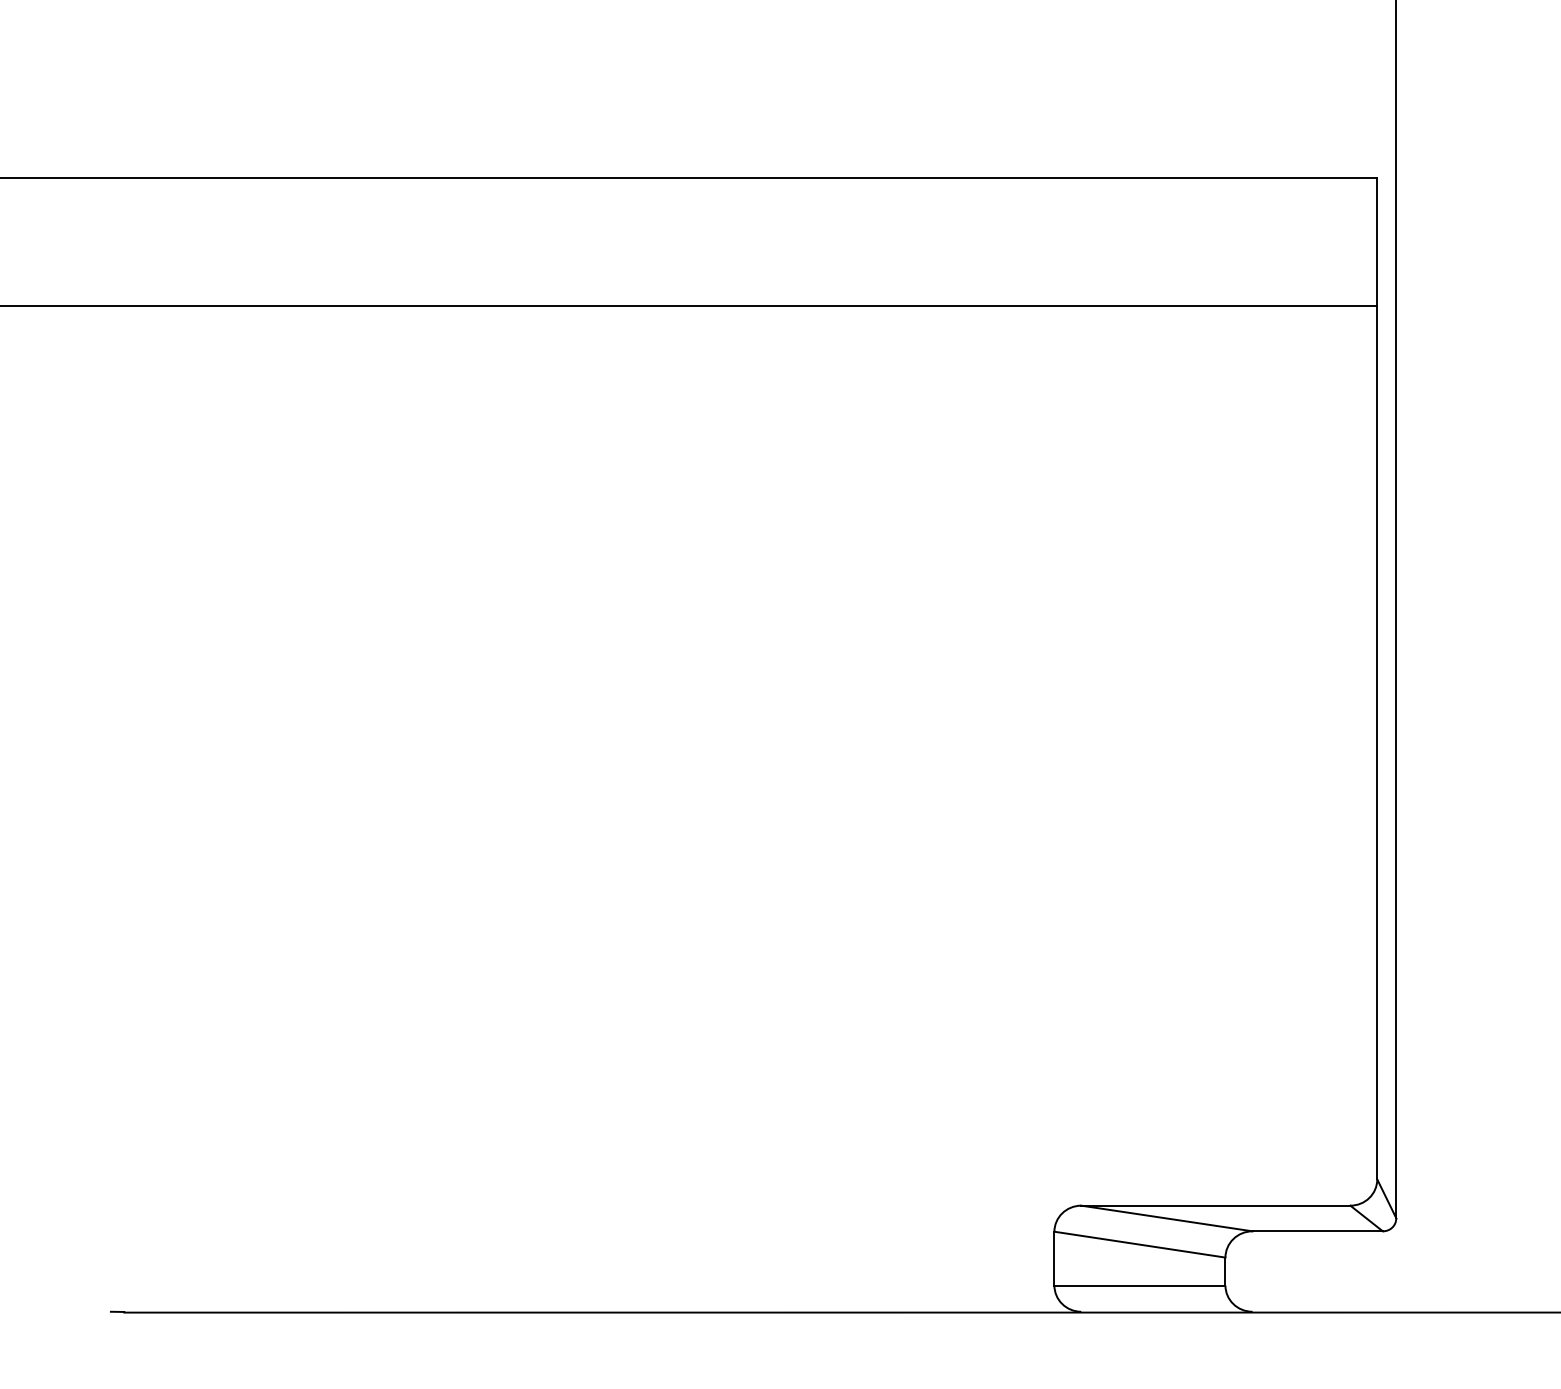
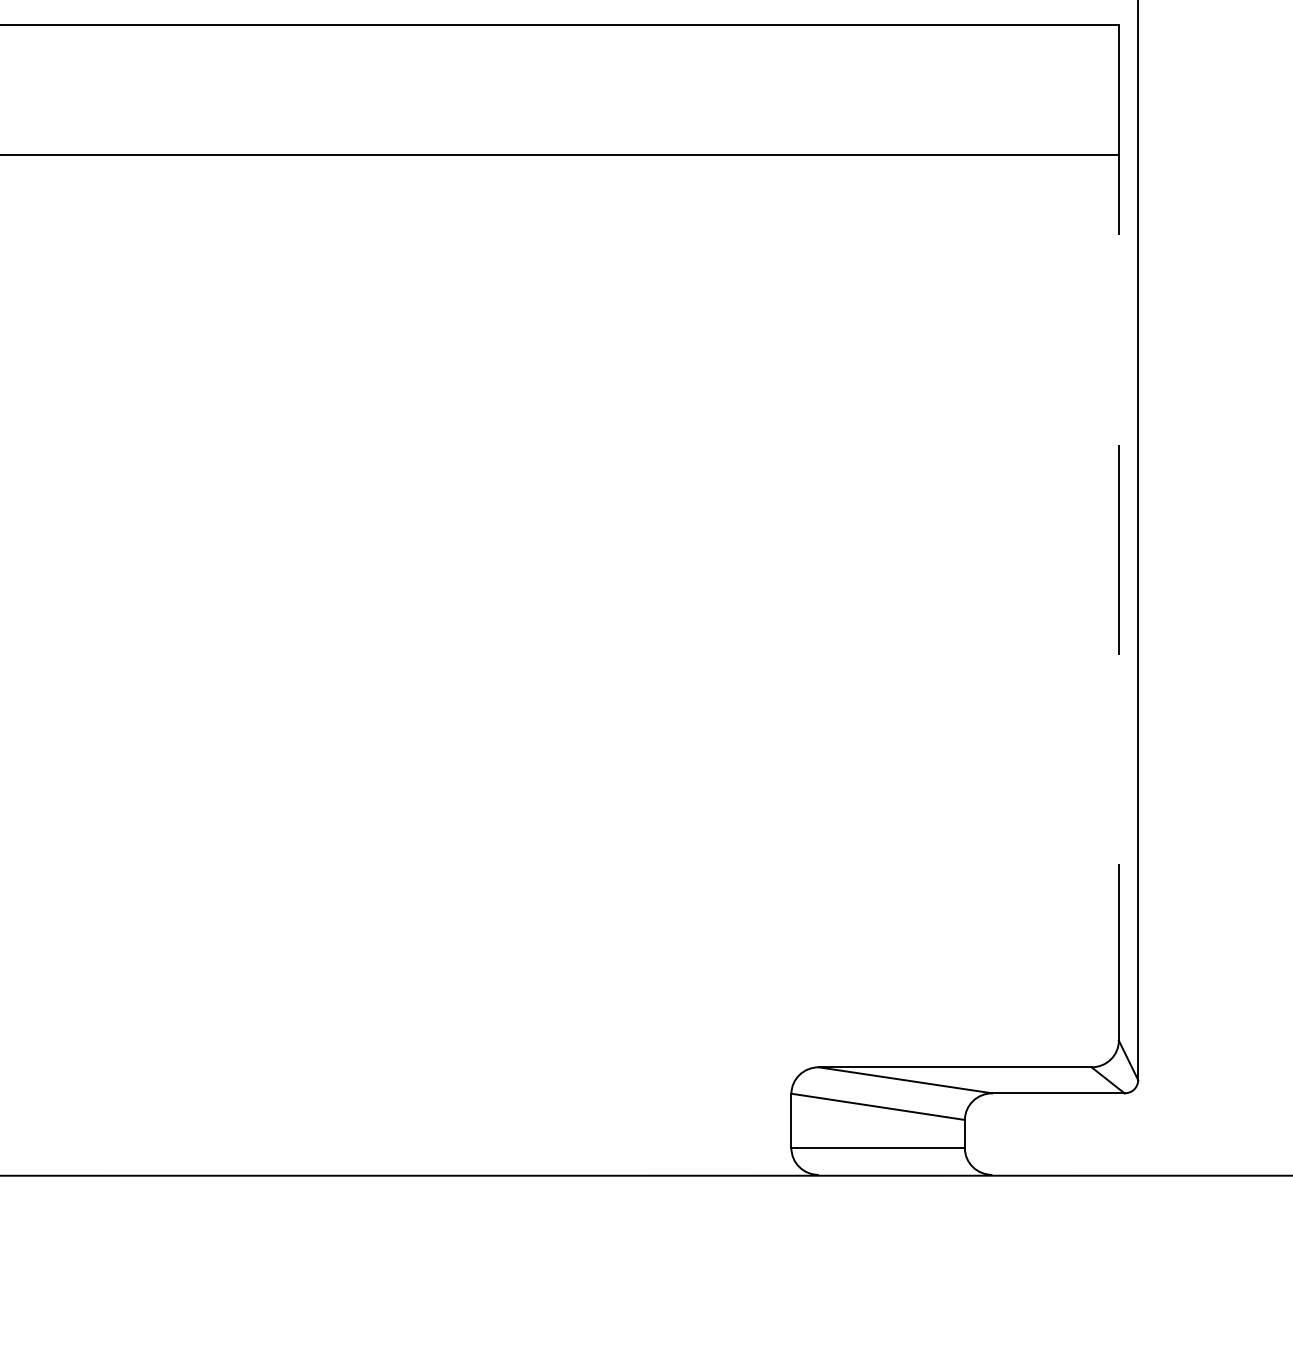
line: (1377, 678) -> (1119, 532), solid -> dashed

